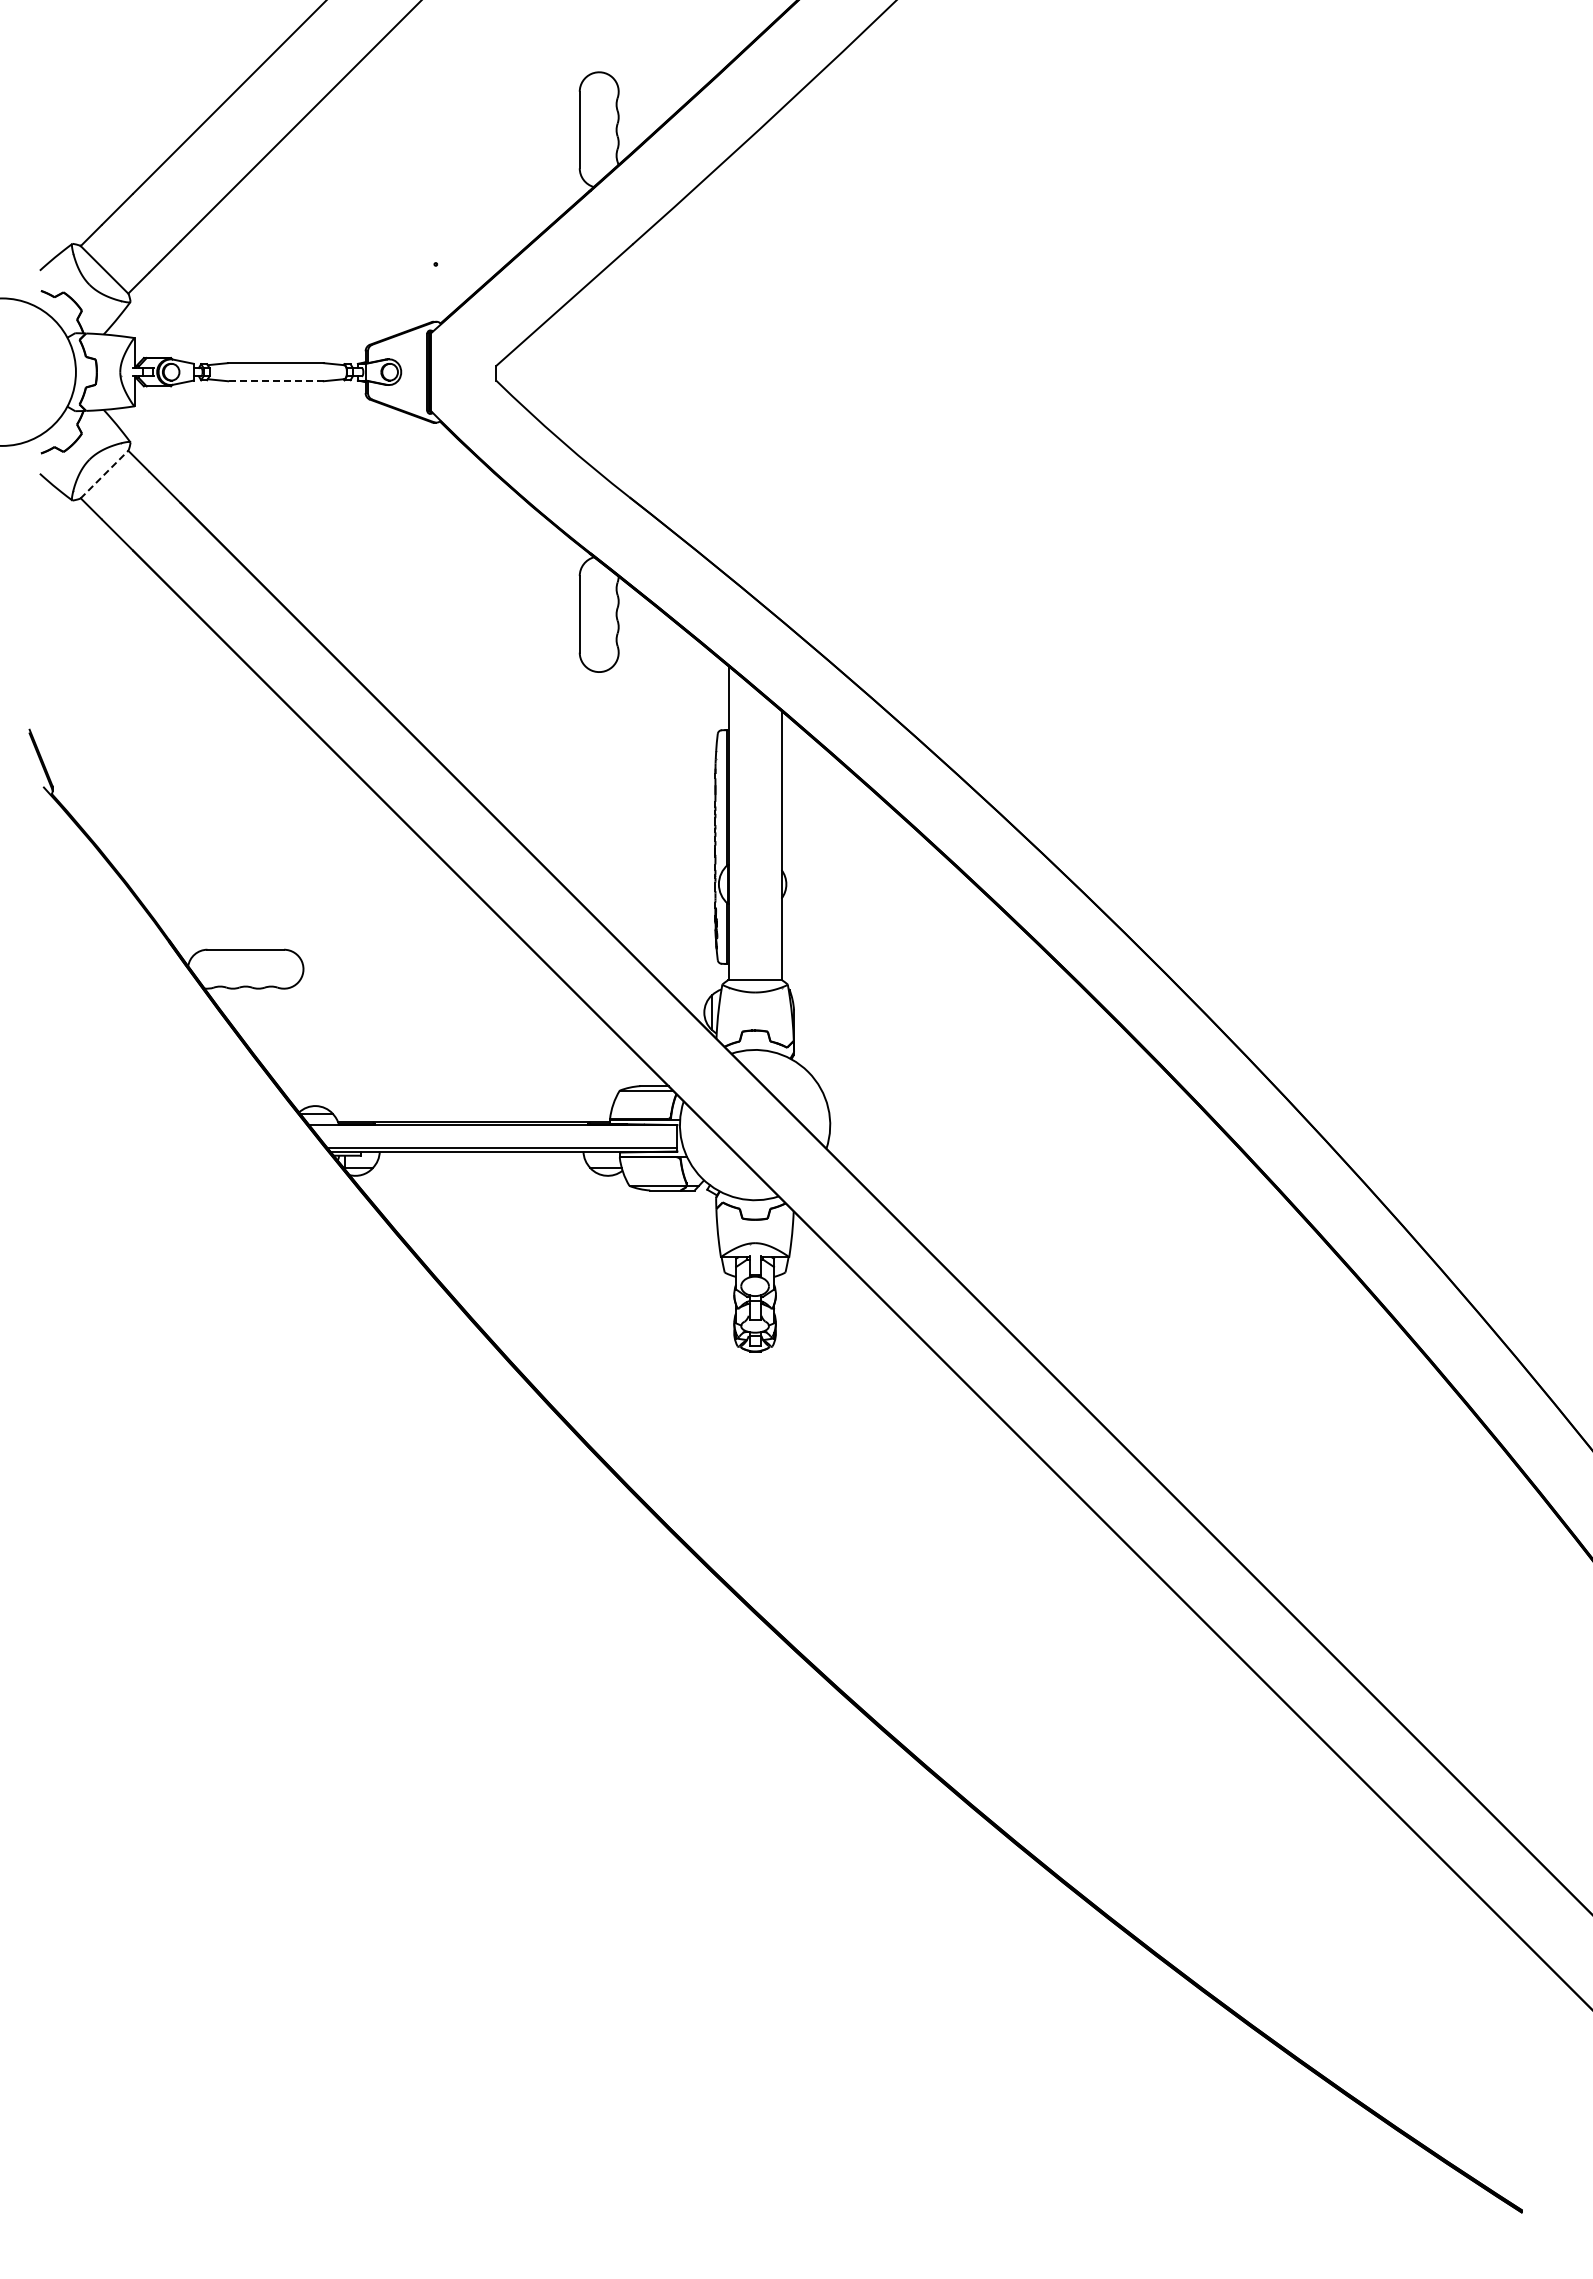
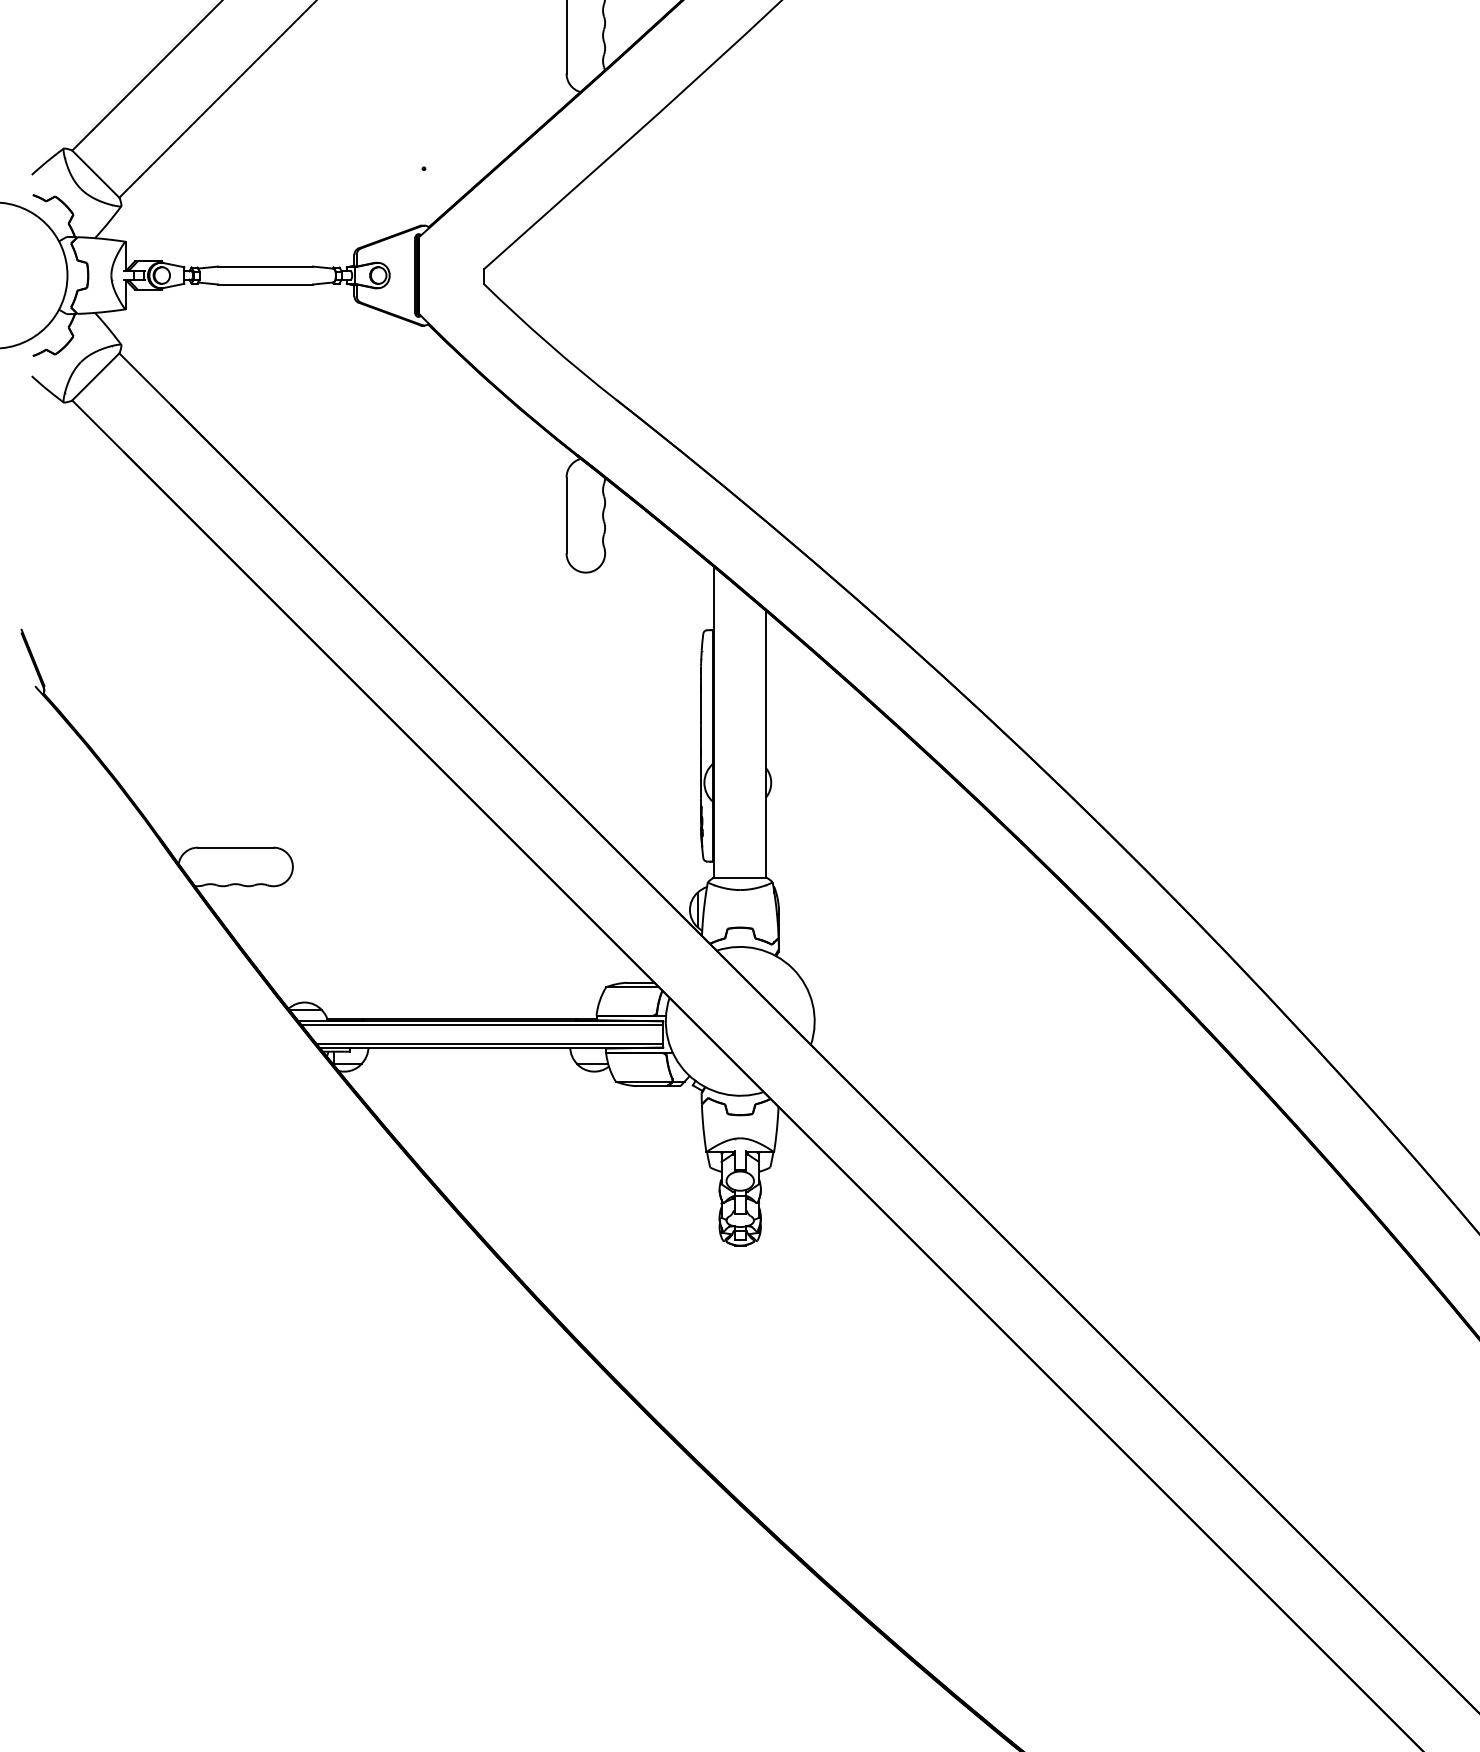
line: (275, 381) -> (265, 284), dashed -> solid
line: (104, 474) -> (95, 376), dashed -> solid
line: (494, 1128) -> (482, 1024), added

